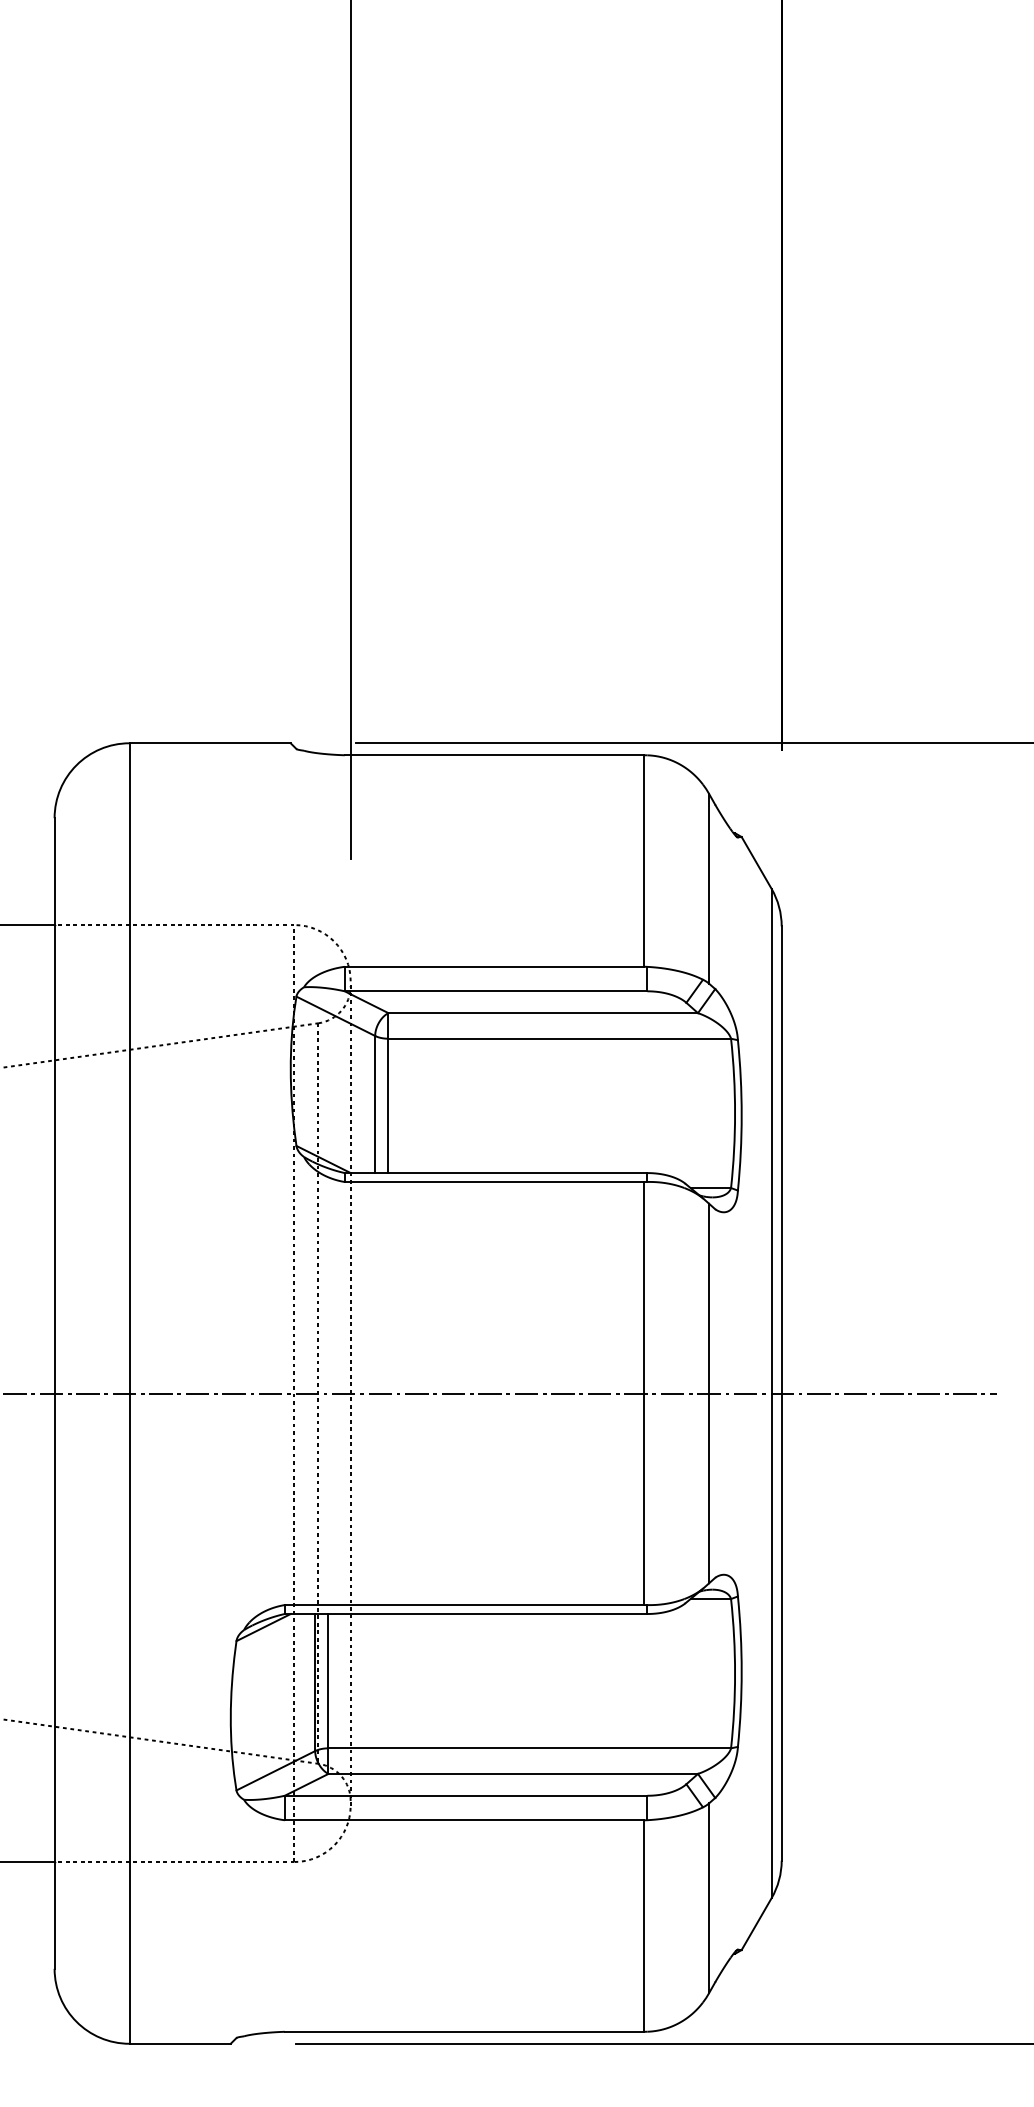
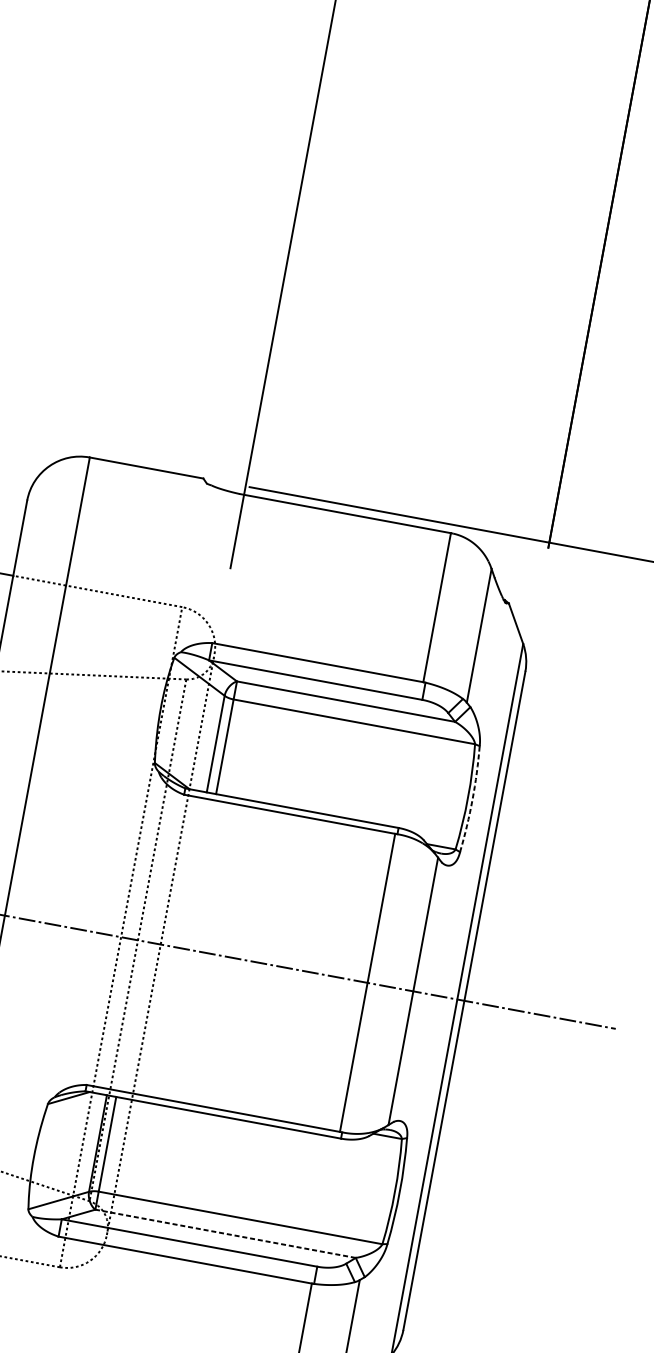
arc: (741, 1115) -> (472, 799), solid -> dashed
line: (513, 1773) -> (225, 1233), solid -> dashed

